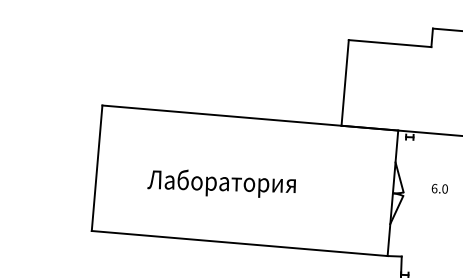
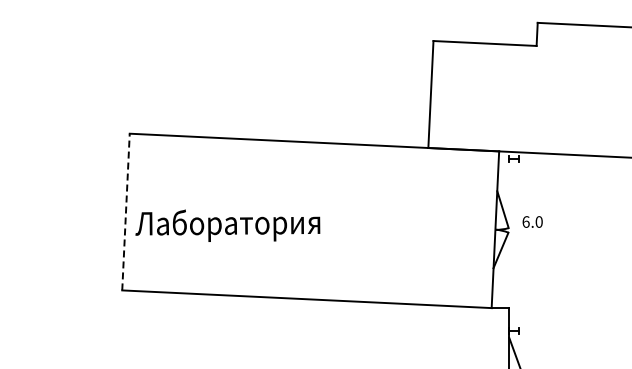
line: (97, 167) -> (126, 211), solid -> dashed
text: (221, 183) -> (227, 225), moved
text: (439, 188) -> (532, 221), moved

